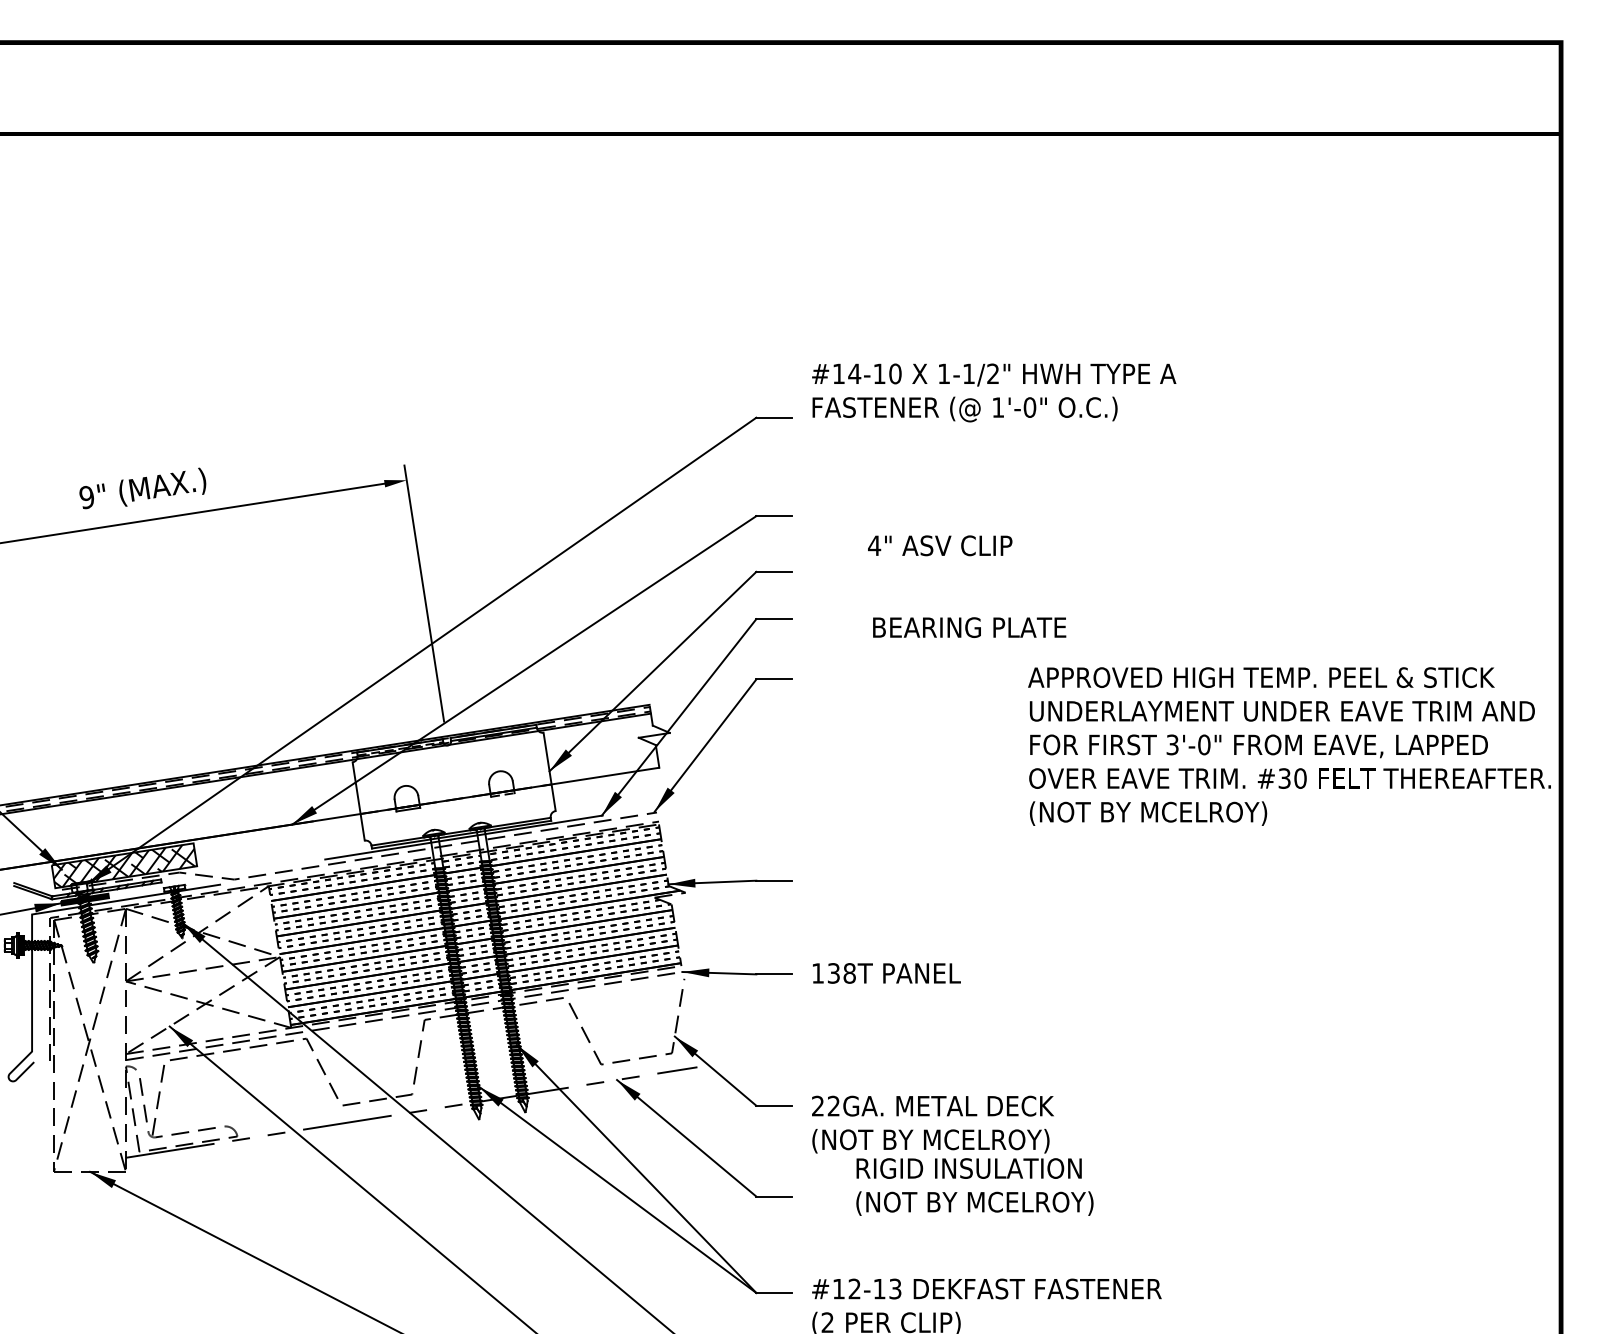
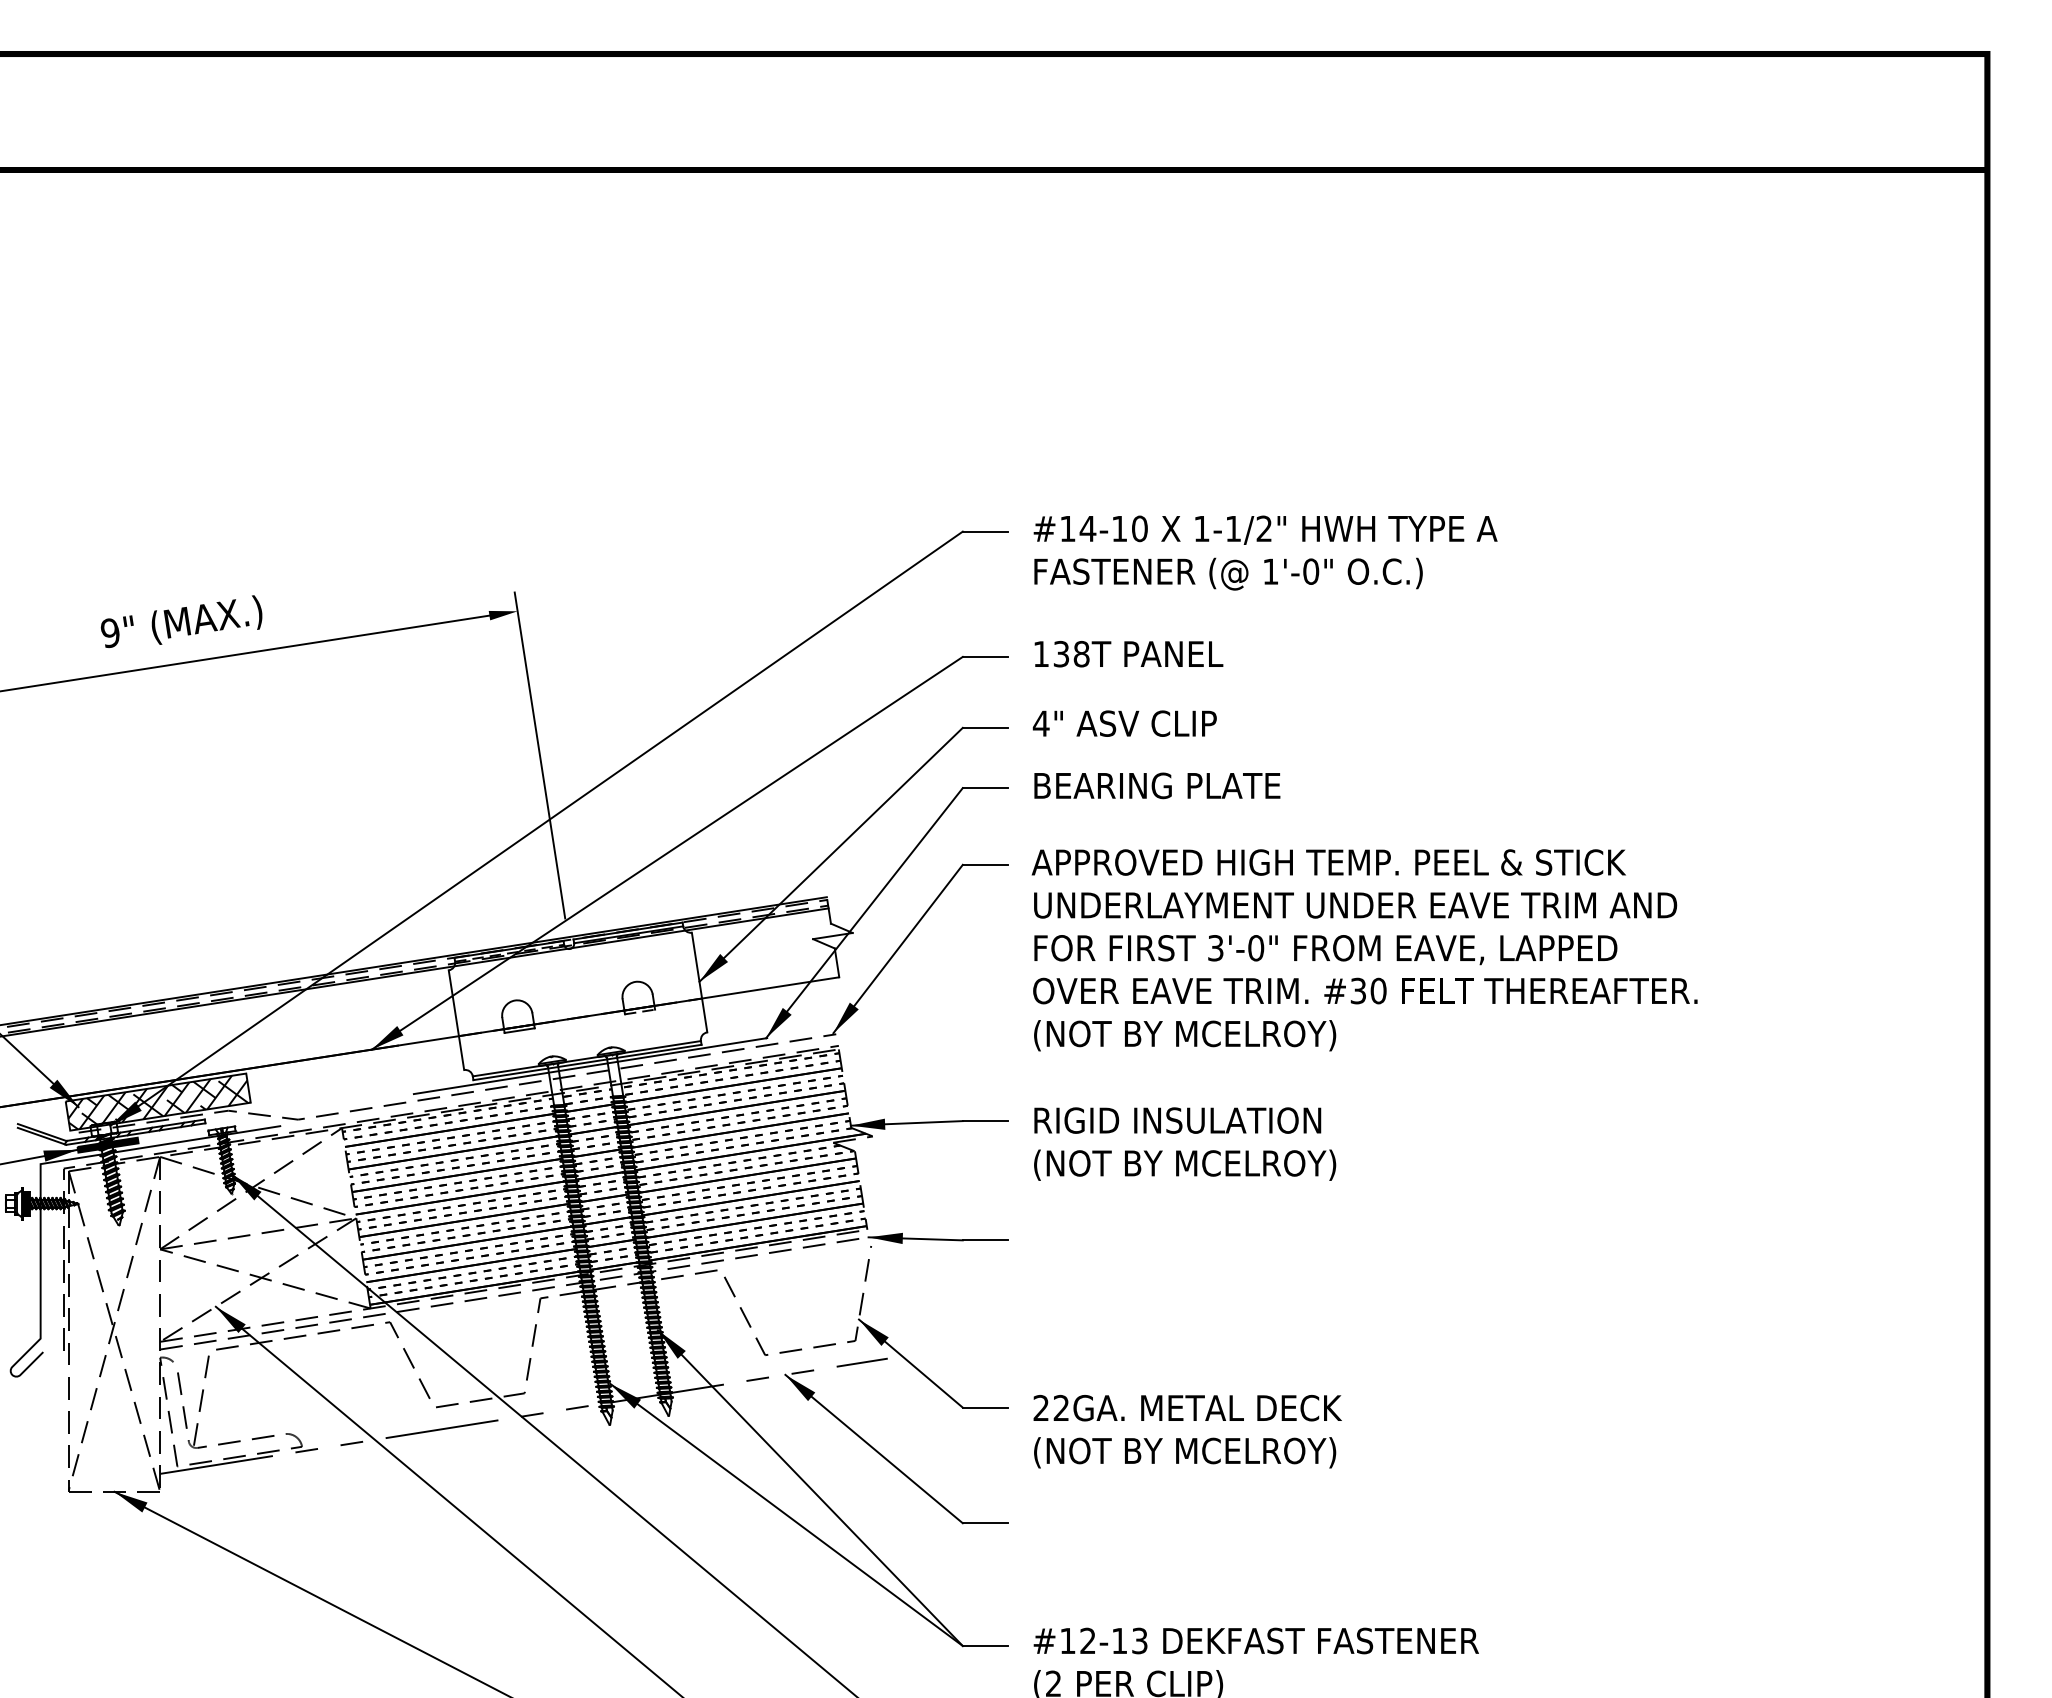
text: (994, 392) -> (1265, 552), moved
text: (939, 545) -> (1124, 723), moved
text: (969, 627) -> (1157, 785), moved
text: (1289, 746) -> (1364, 950), moved
text: (886, 973) -> (1128, 654), moved
text: (975, 1186) -> (1185, 1143), moved

